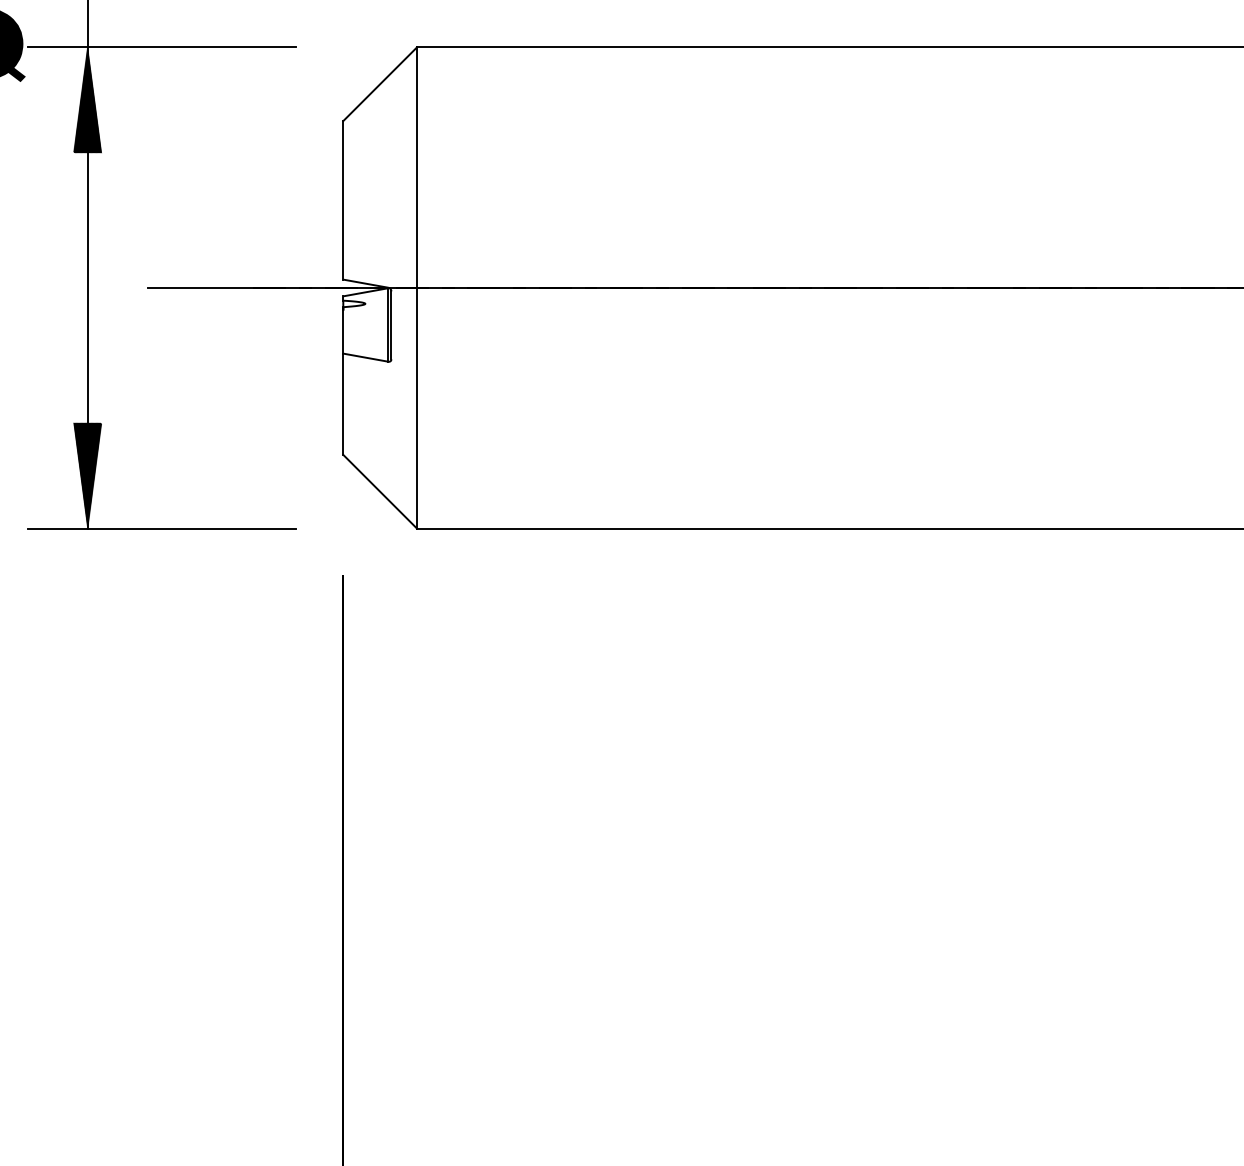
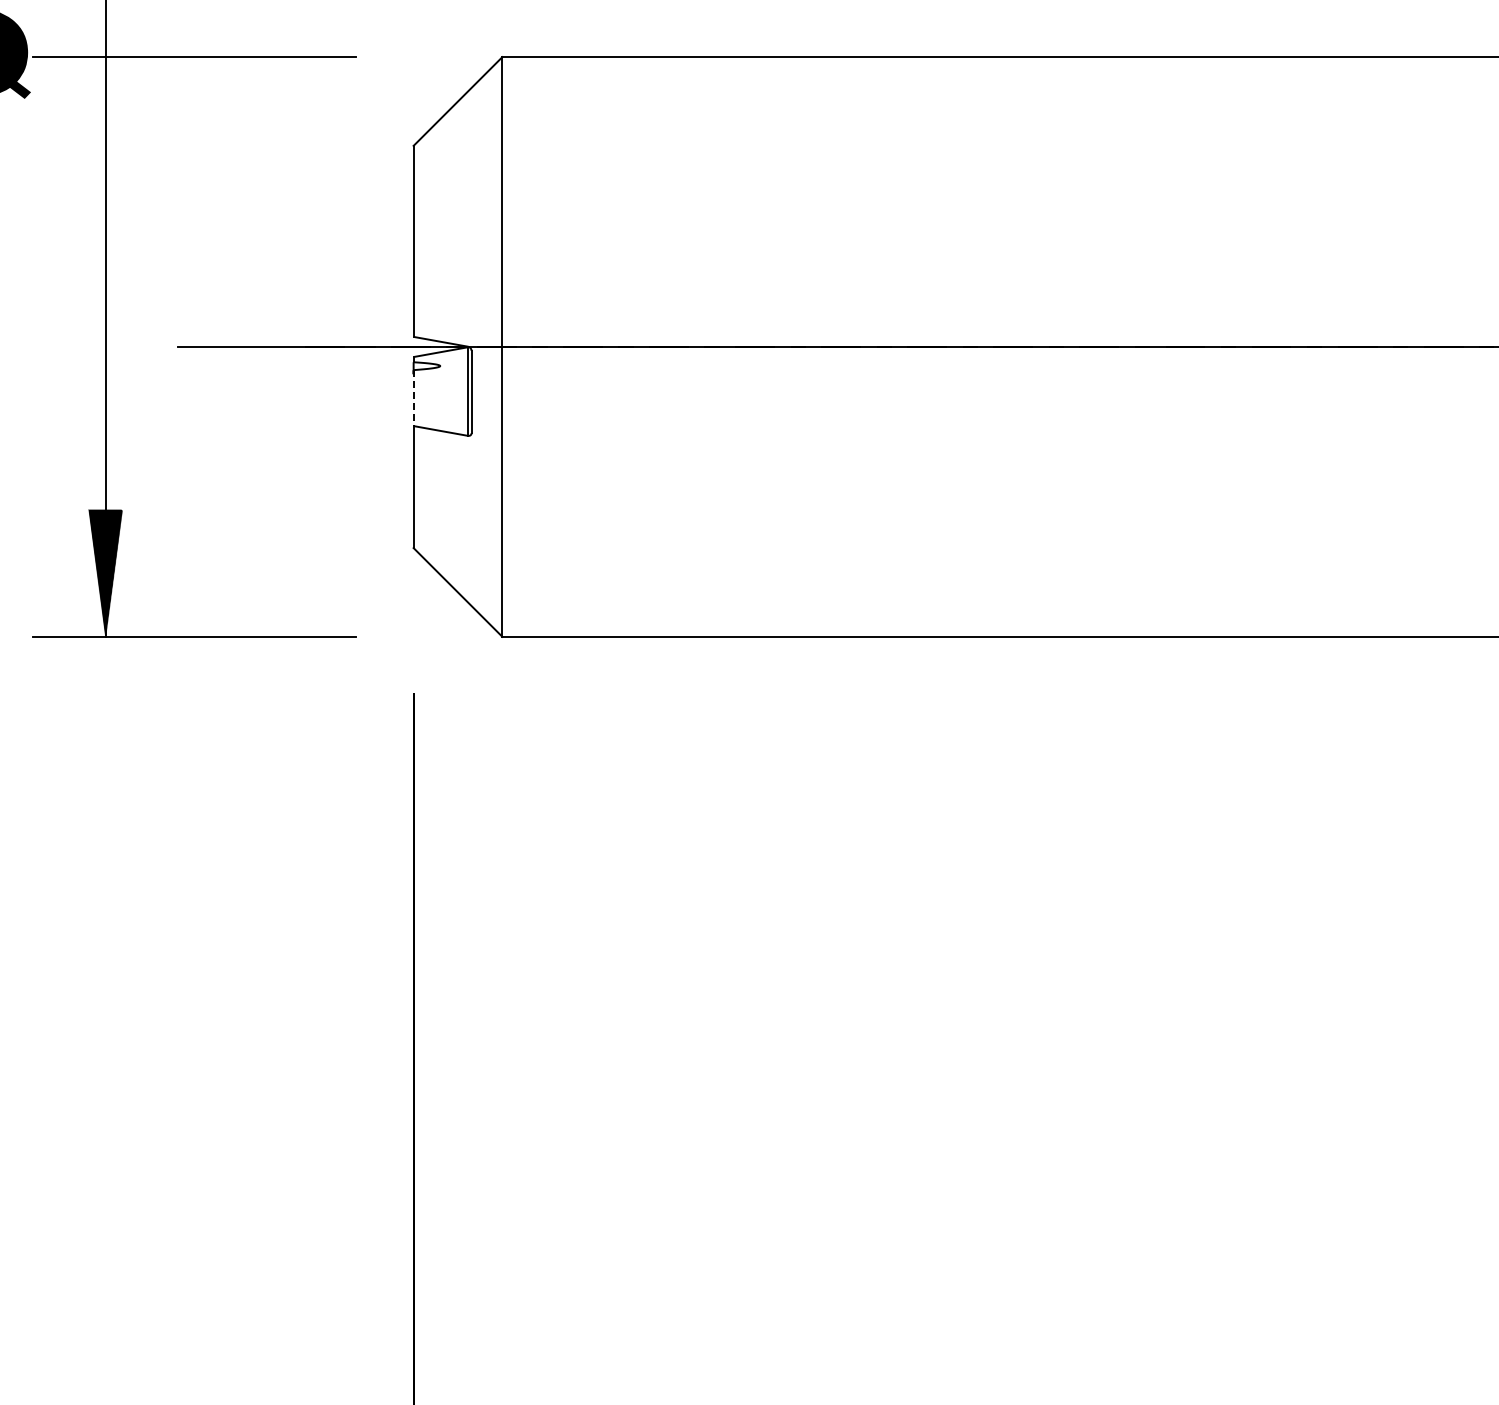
hatch: (87, 100) -> (105, 120), removed
line: (343, 330) -> (413, 398), solid -> dashed

